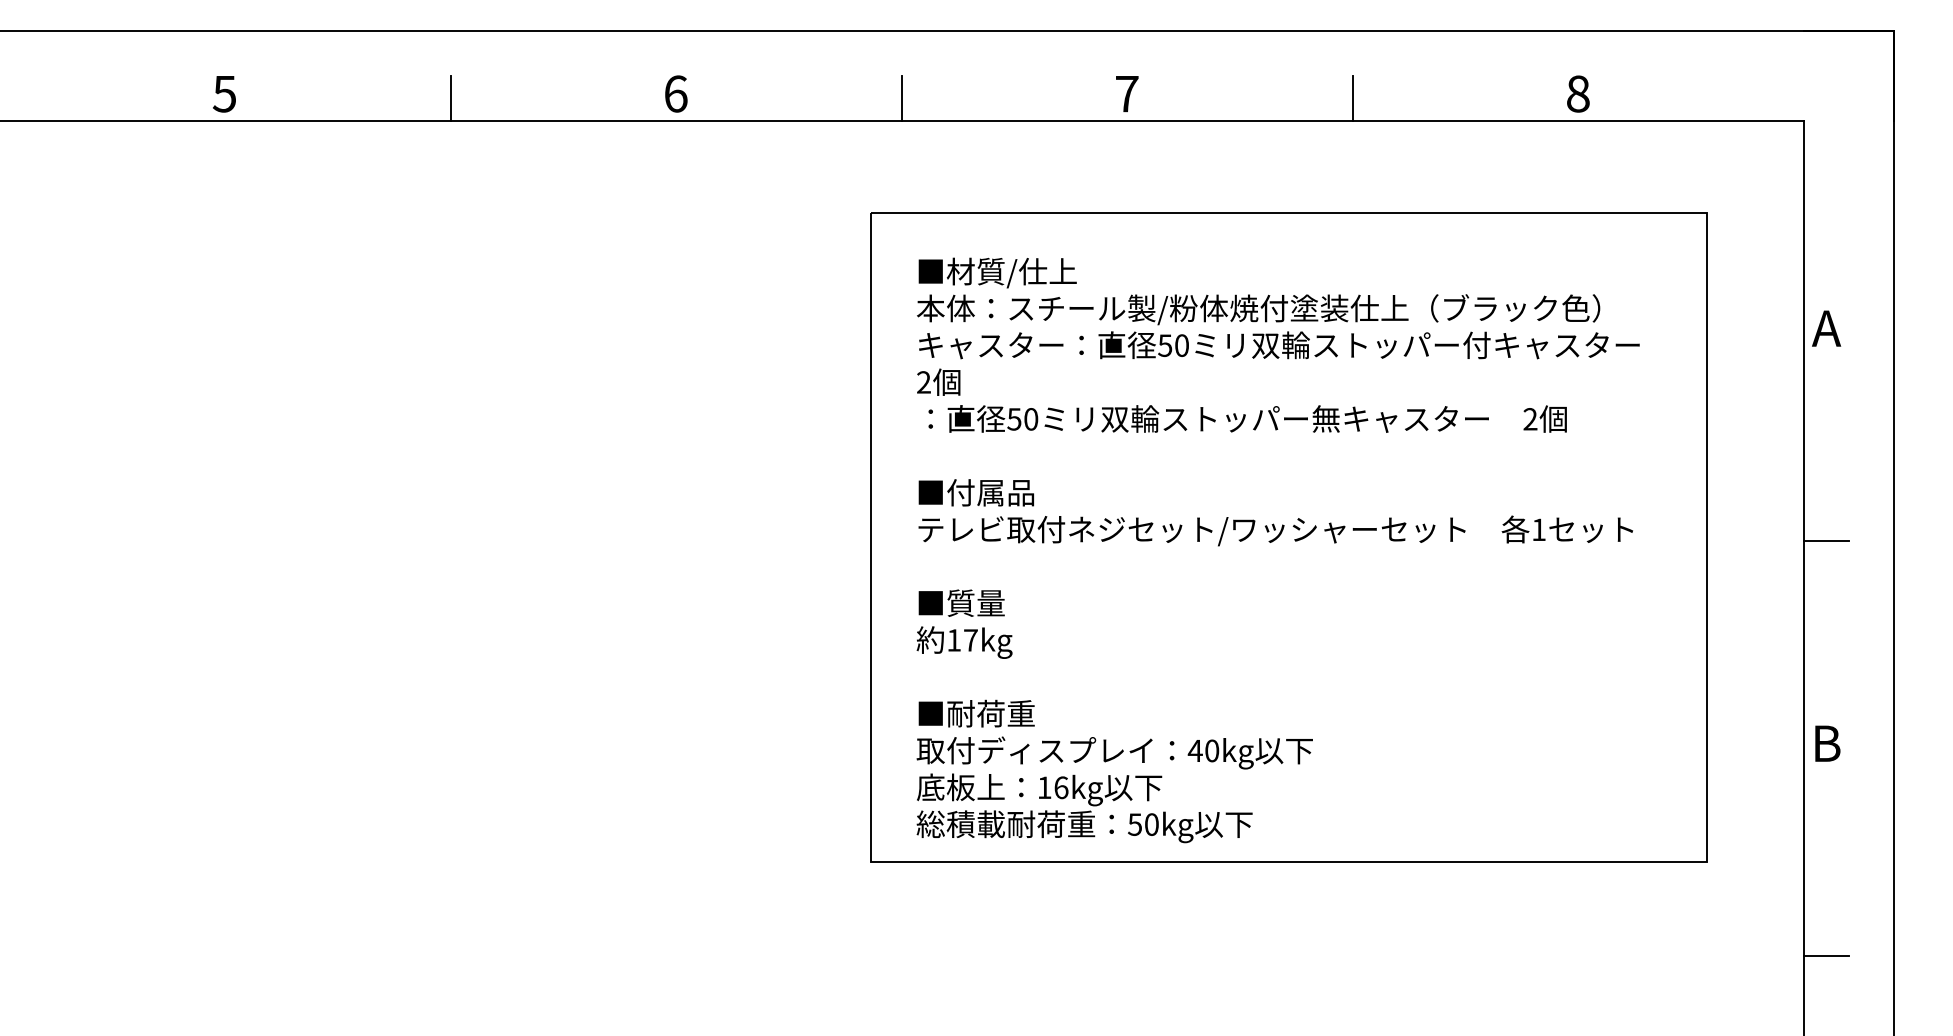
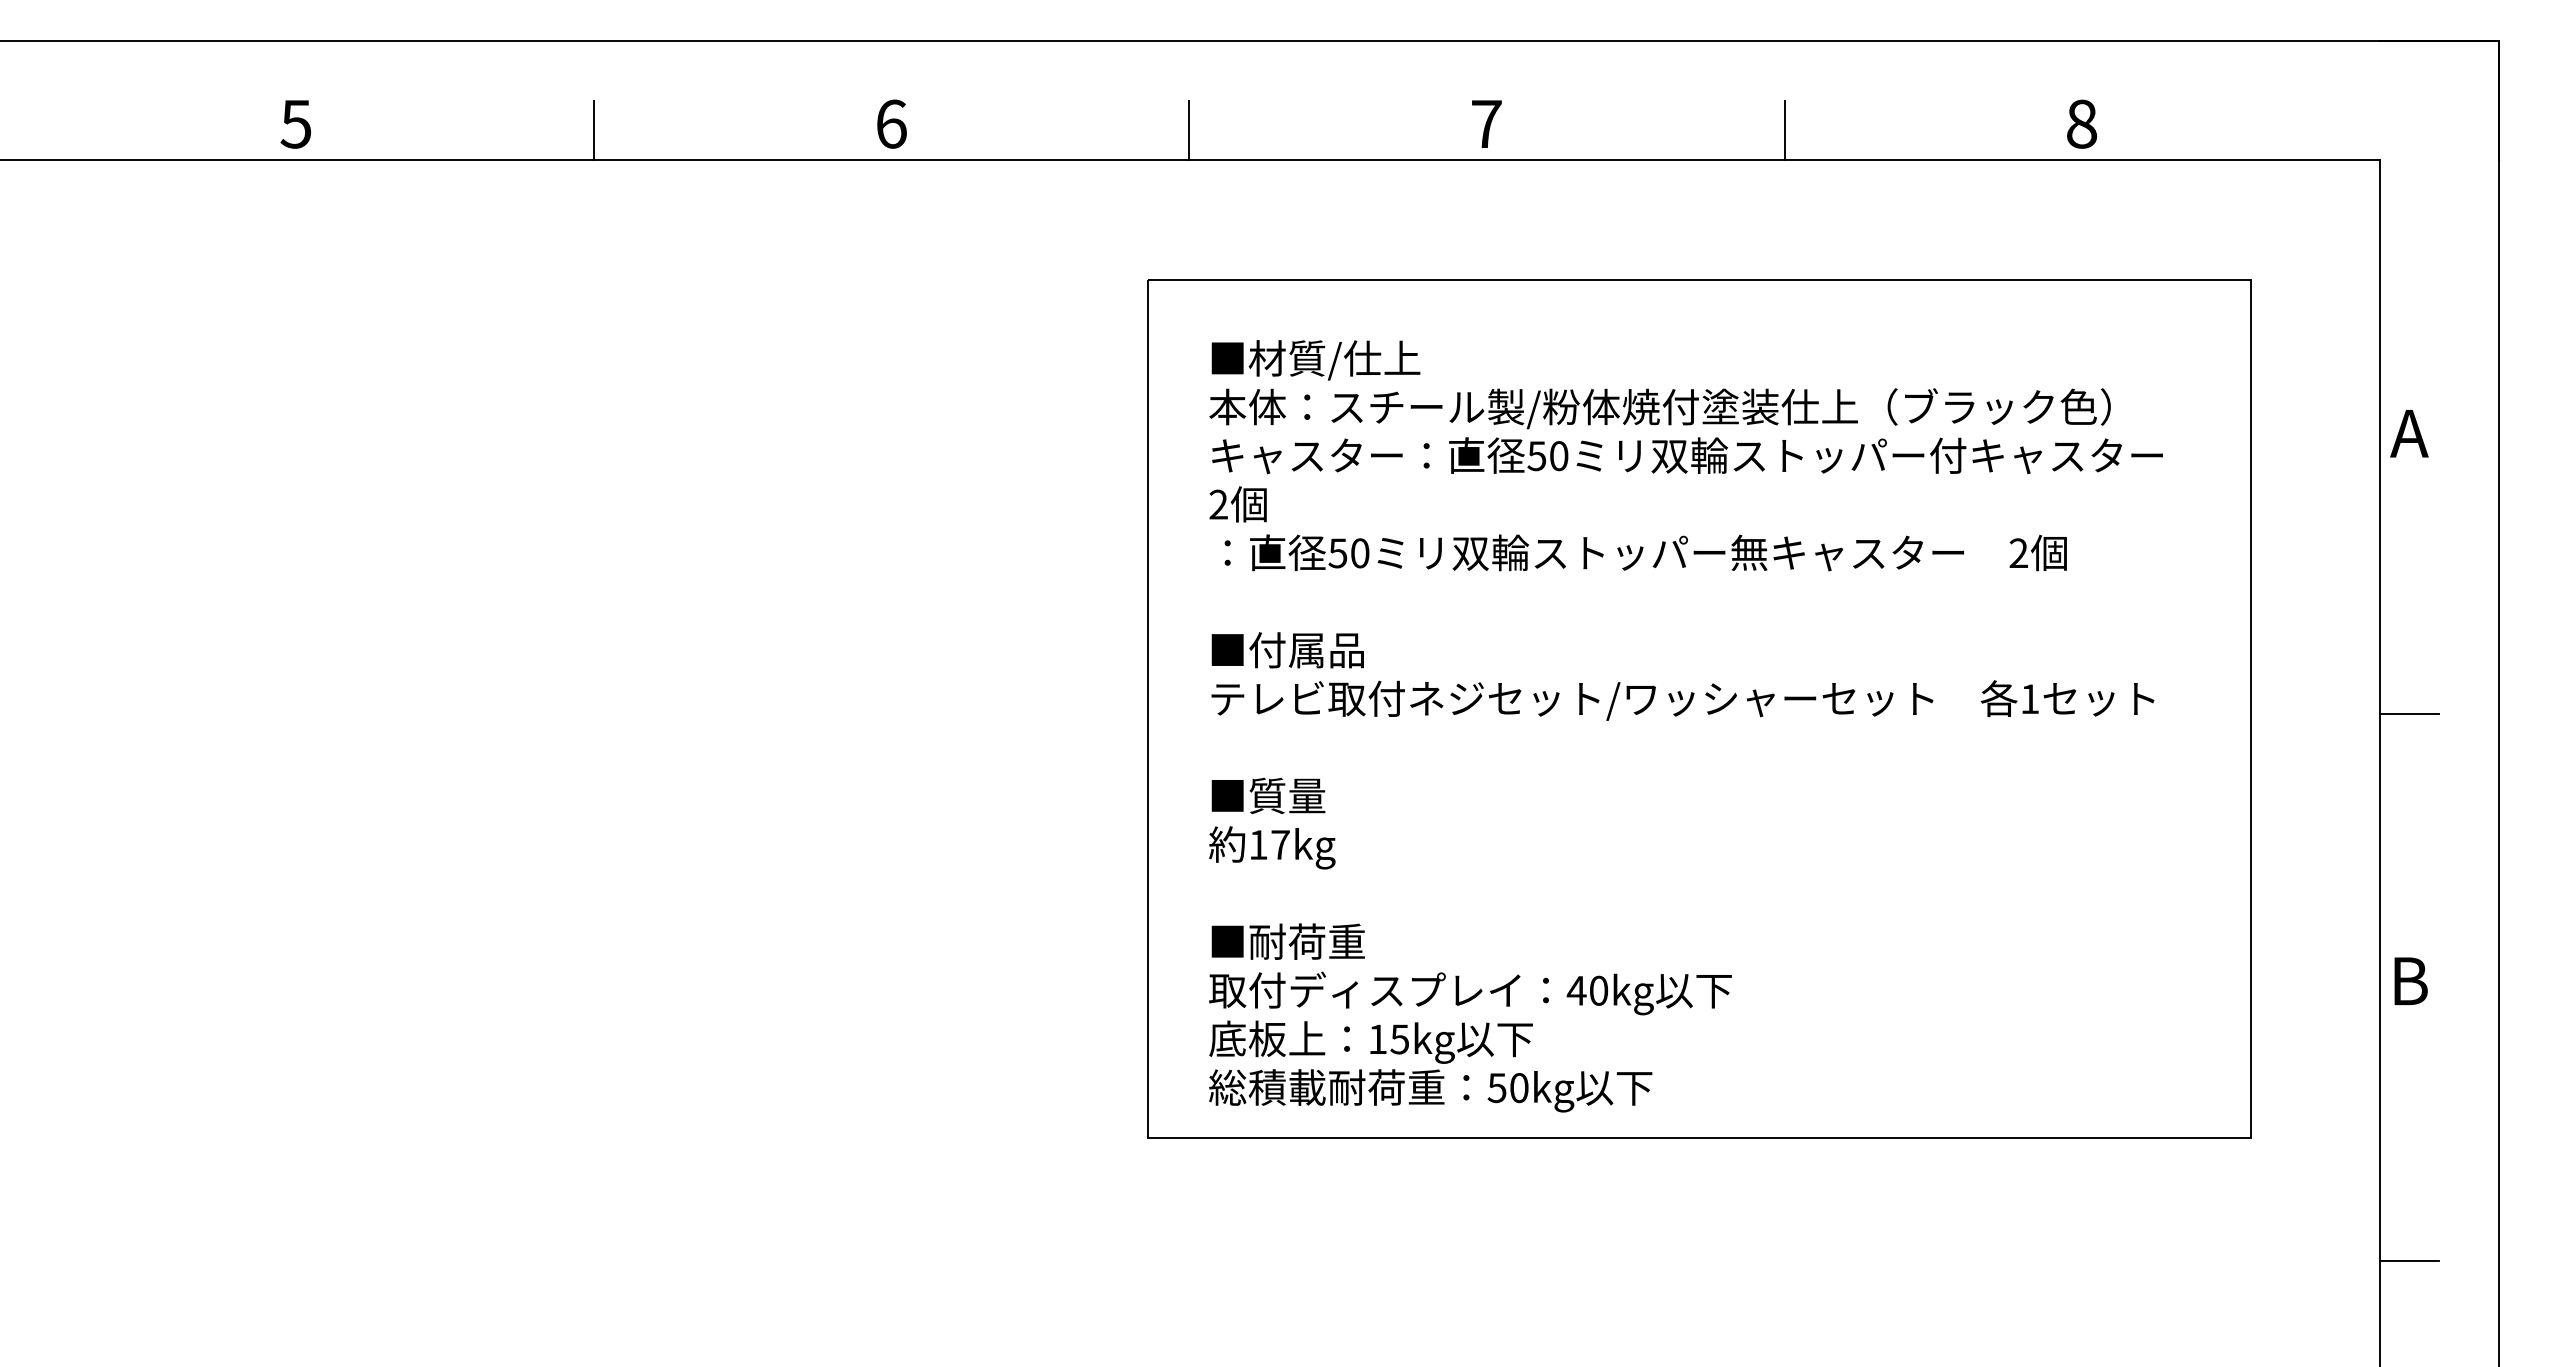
text: (1061, 787) -> (1399, 1039), 16kg -> 15kg

